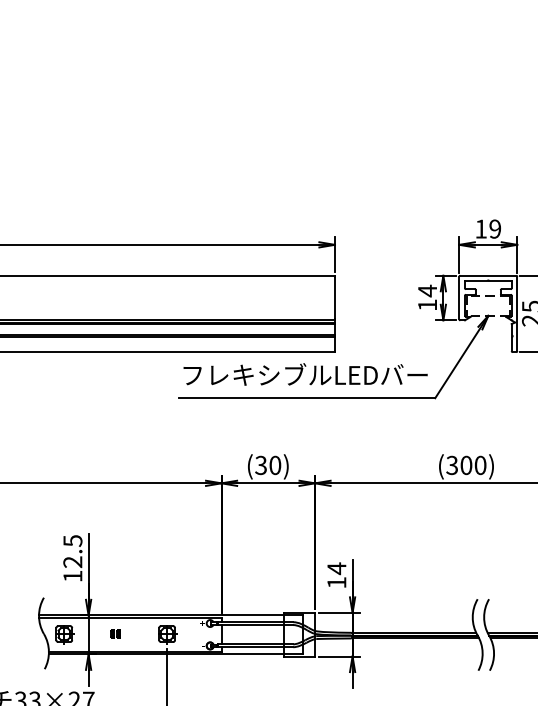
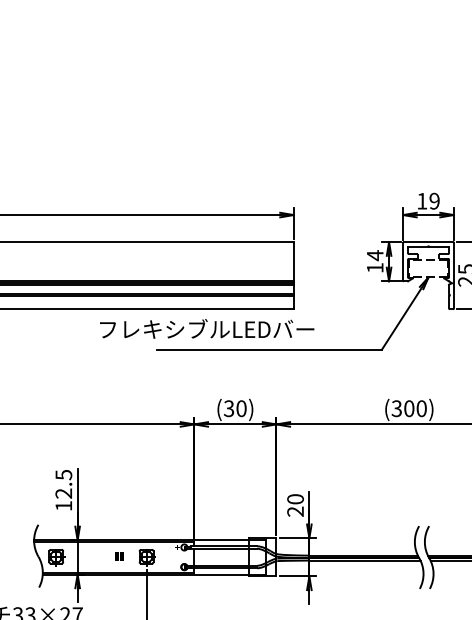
text: (306, 374) -> (207, 328), moved
text: (336, 574) -> (295, 504), 14 -> 20
part: (115, 633) -> (119, 556), moved

